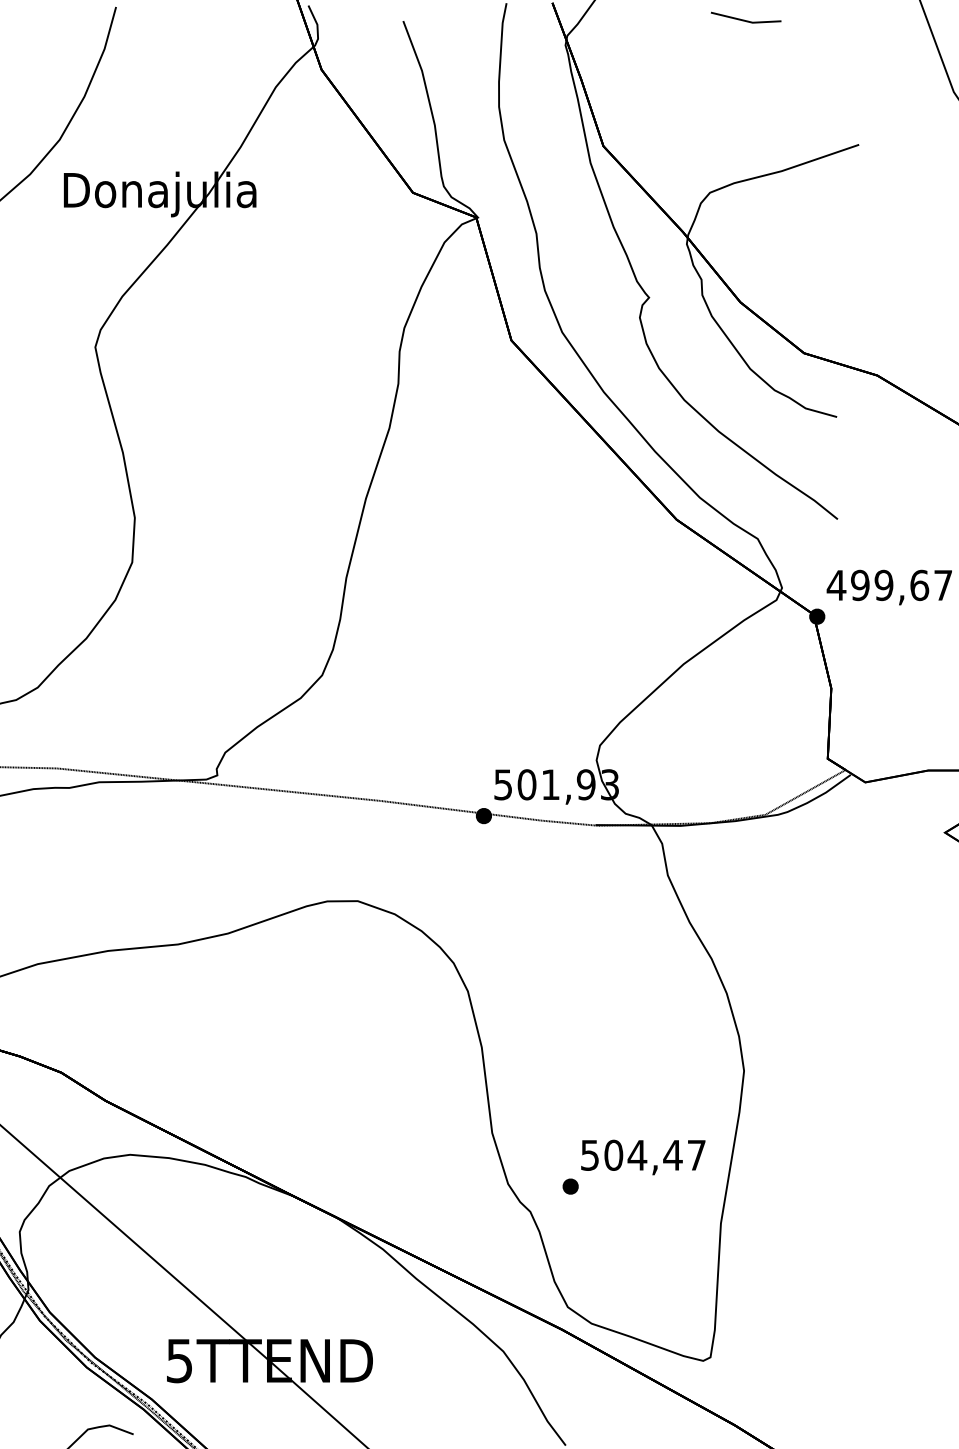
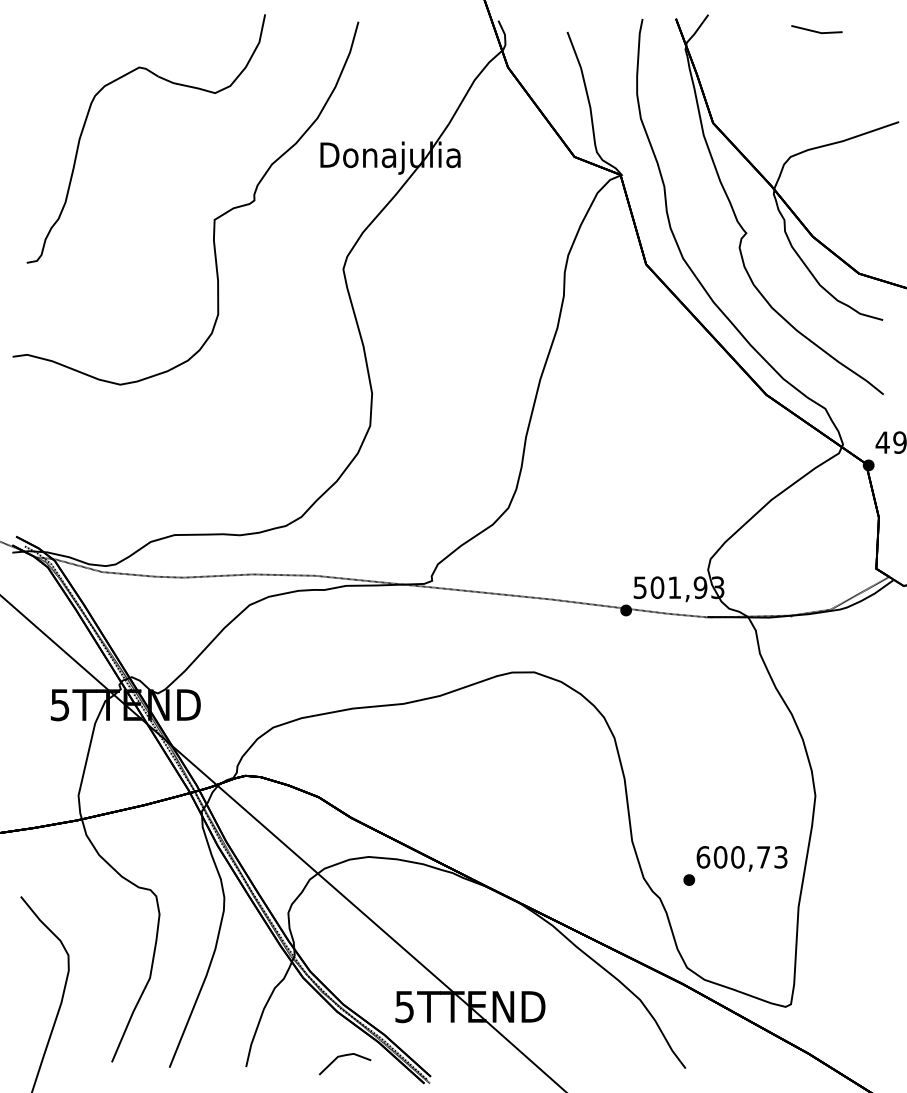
text: (642, 1155) -> (741, 857), 504,47 -> 600,73

